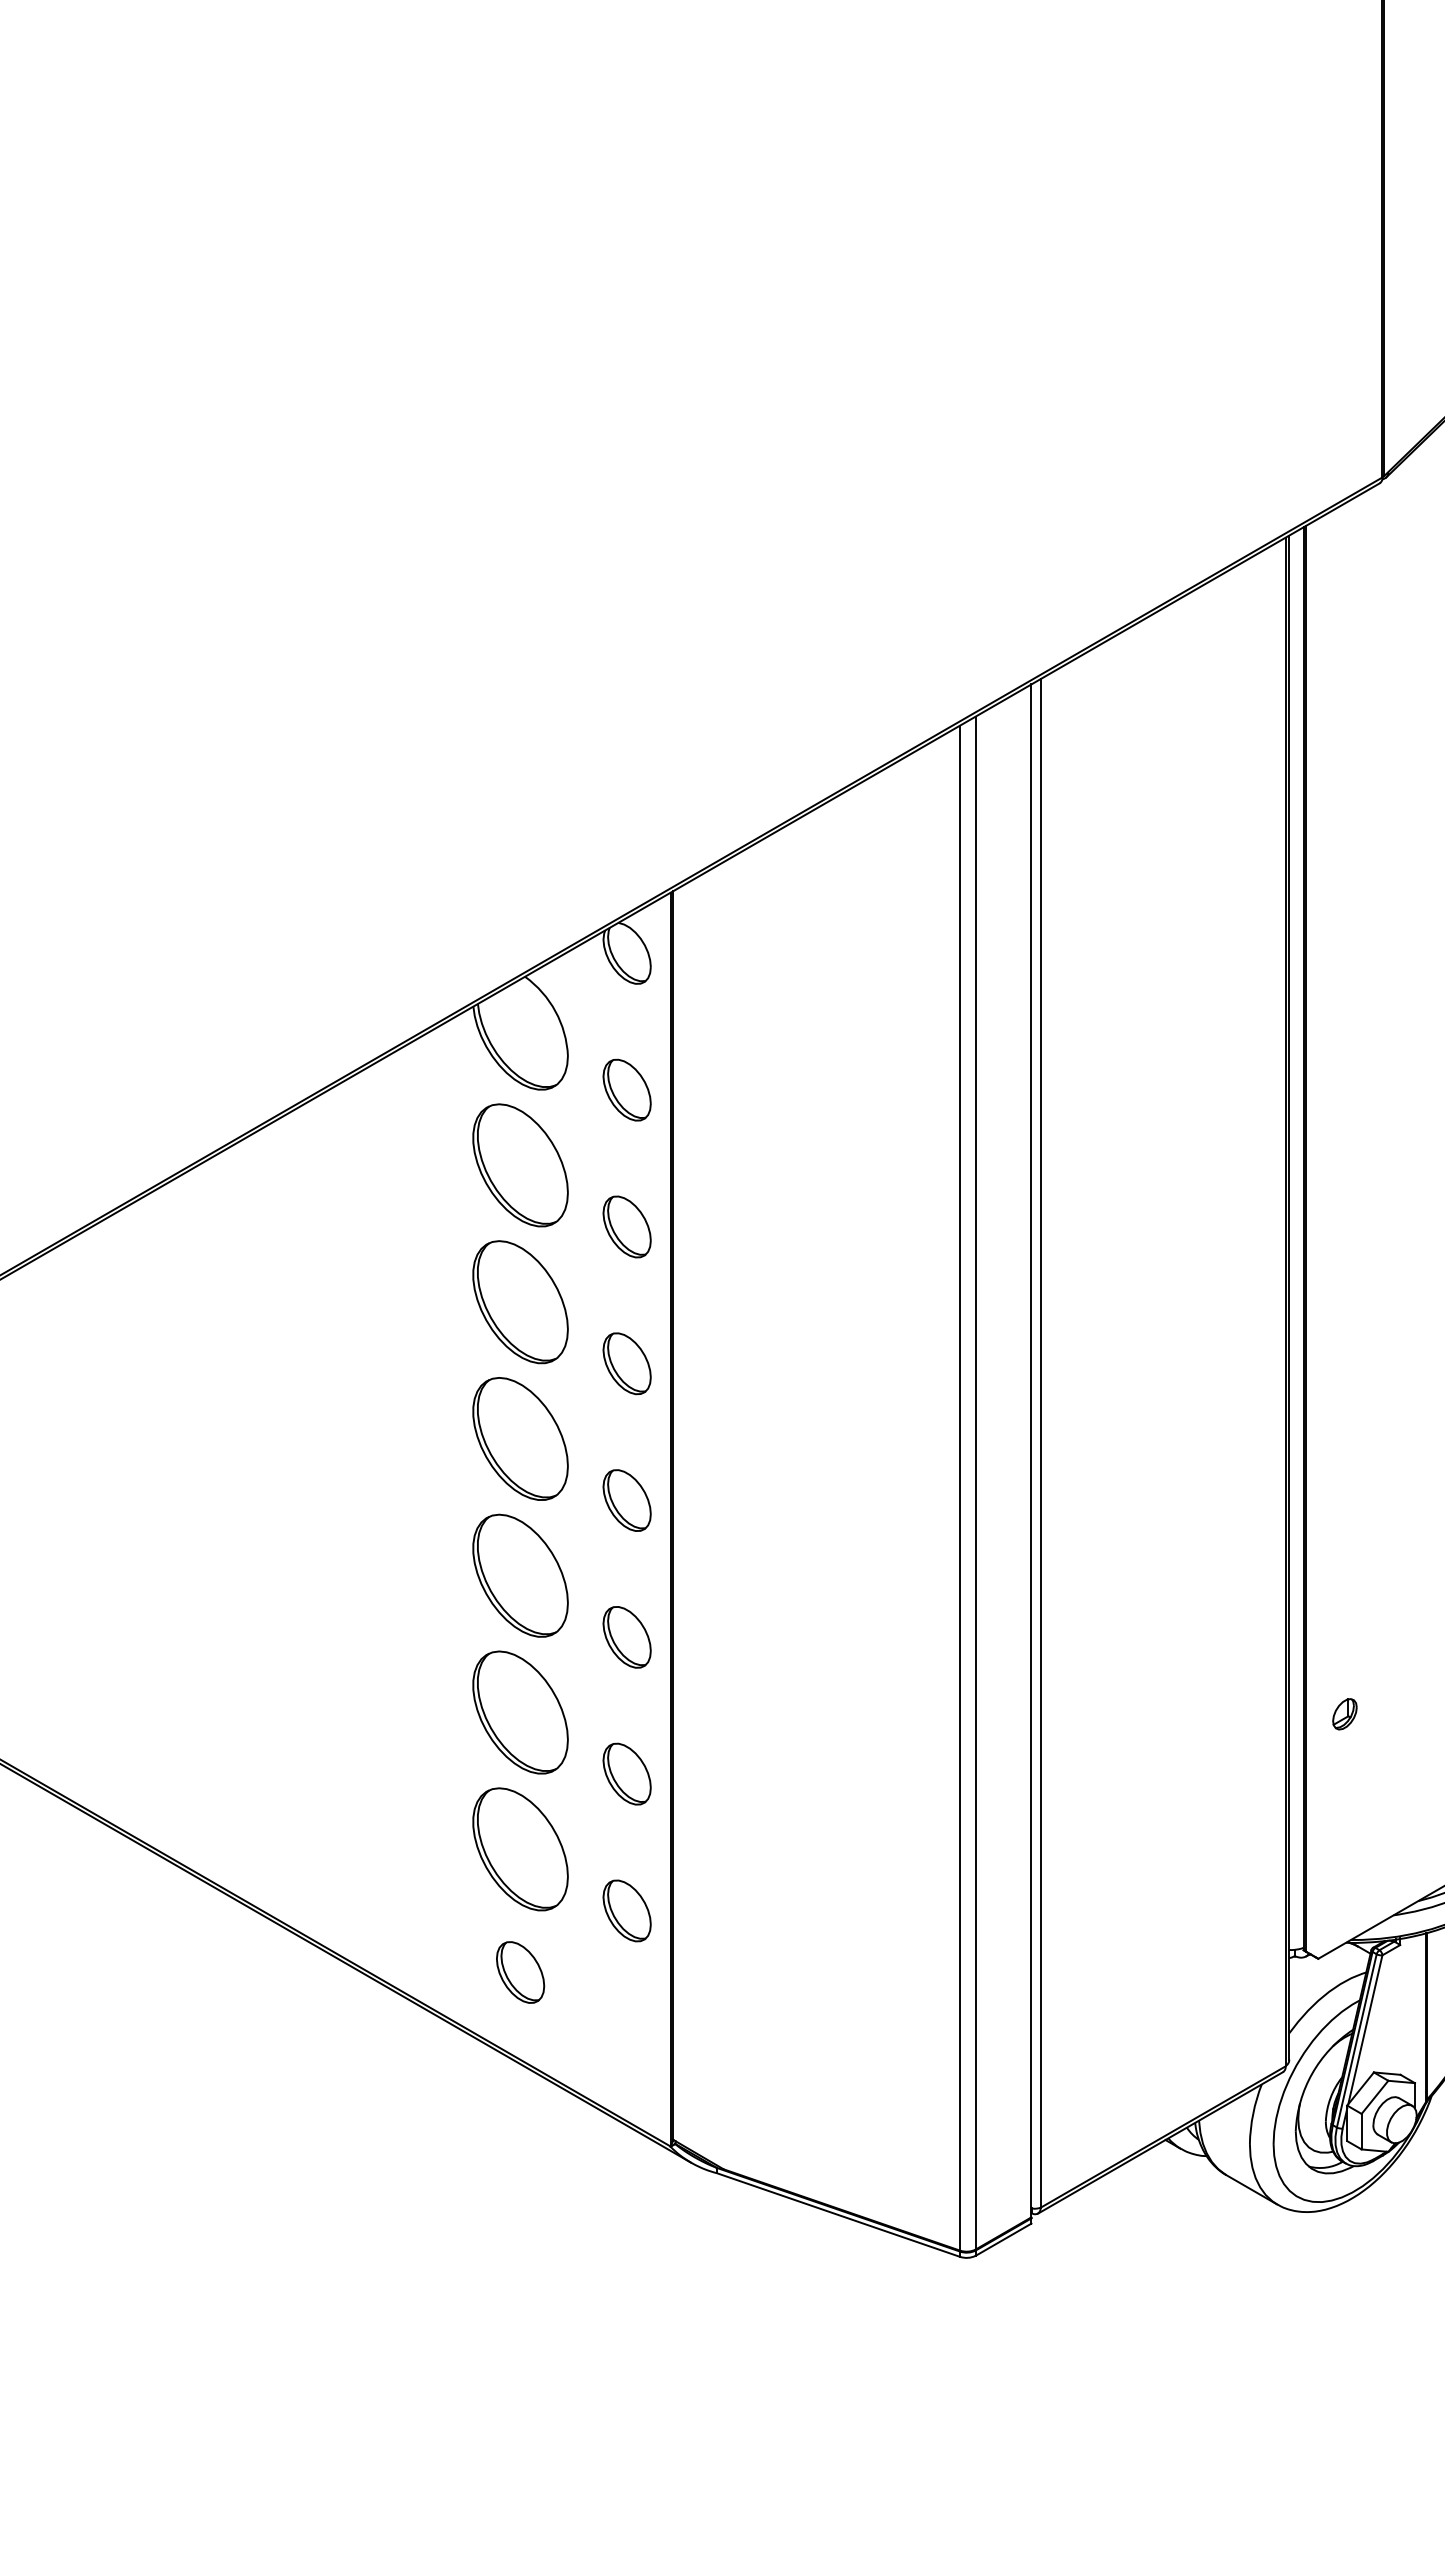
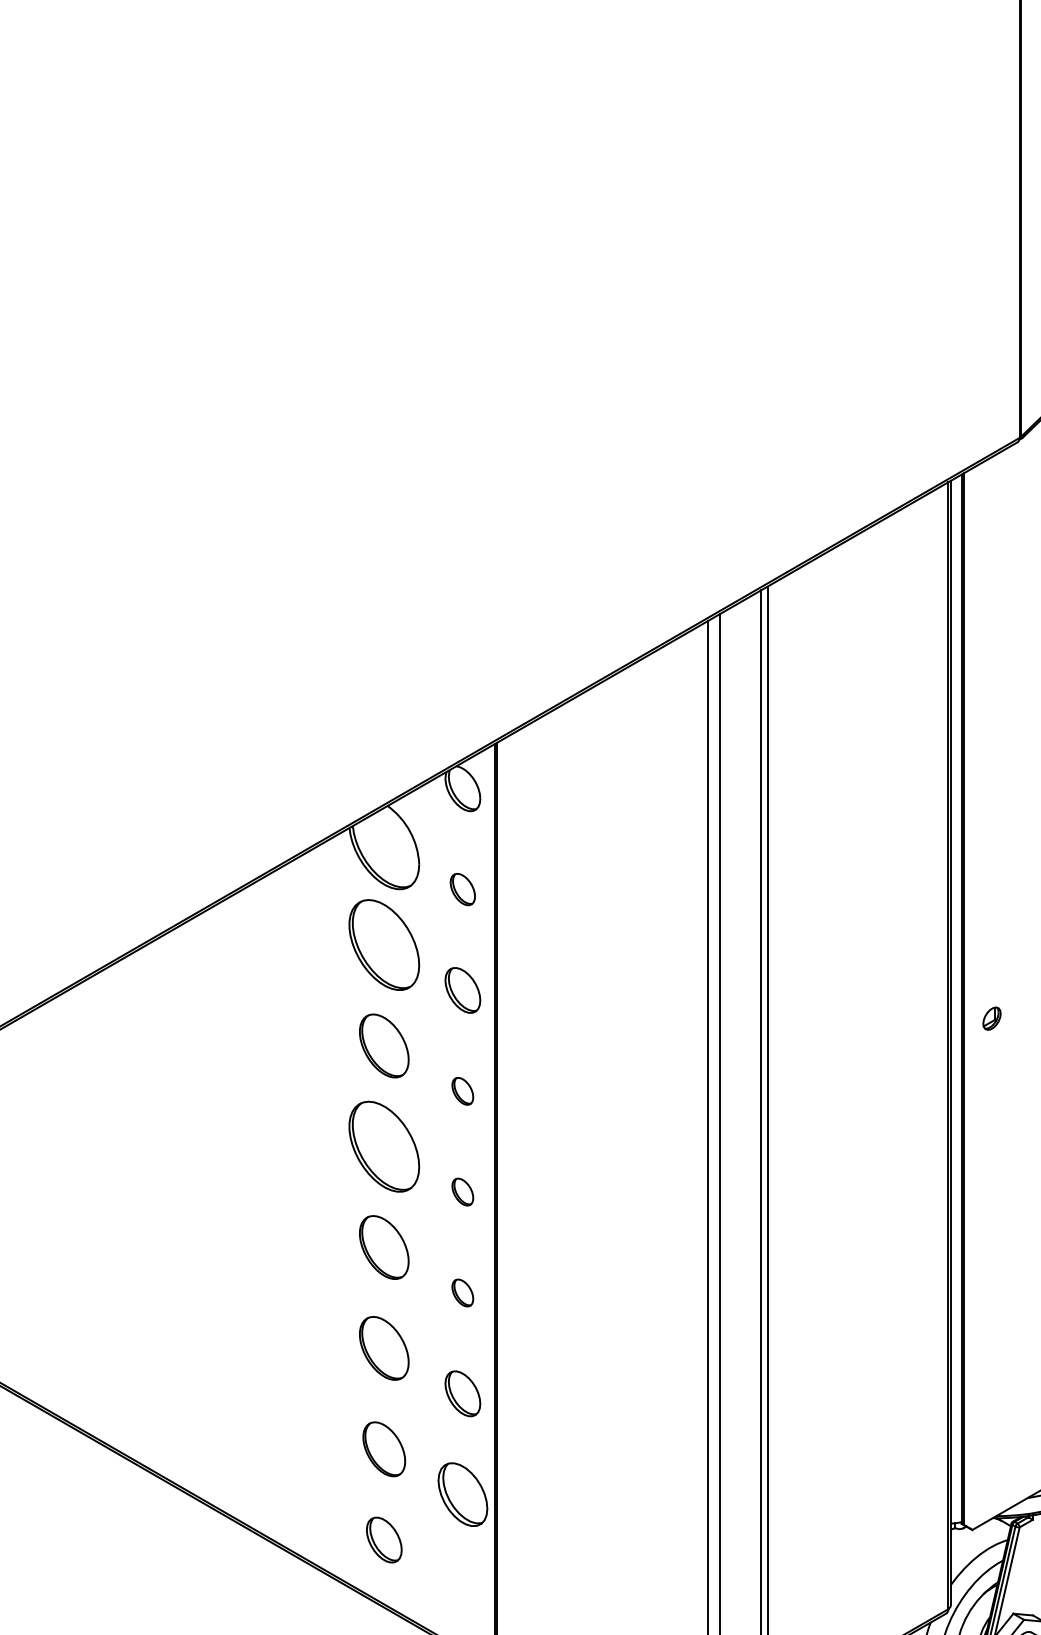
part: (626, 1089) -> (462, 889), size x0.7
part: (520, 1302) -> (384, 1046), size x0.7
part: (626, 1363) -> (462, 1091), size x0.6
part: (626, 1500) -> (462, 1192), size x0.6
part: (520, 1575) -> (384, 1247), size x0.7
part: (626, 1637) -> (462, 1293), size x0.6
part: (520, 1712) -> (384, 1348), size x0.7
part: (1344, 1714) -> (991, 1018), moved
part: (520, 1849) -> (384, 1449), size x0.6
part: (626, 1910) -> (462, 1494), size x1.4

